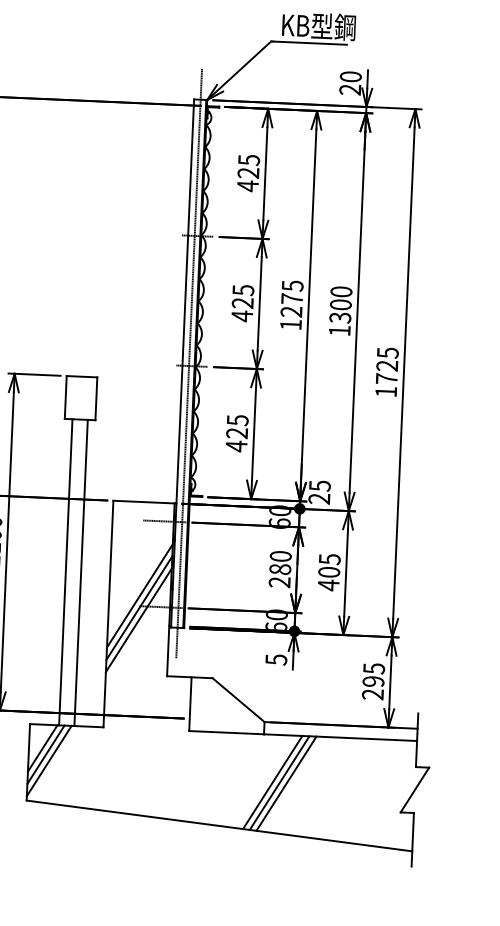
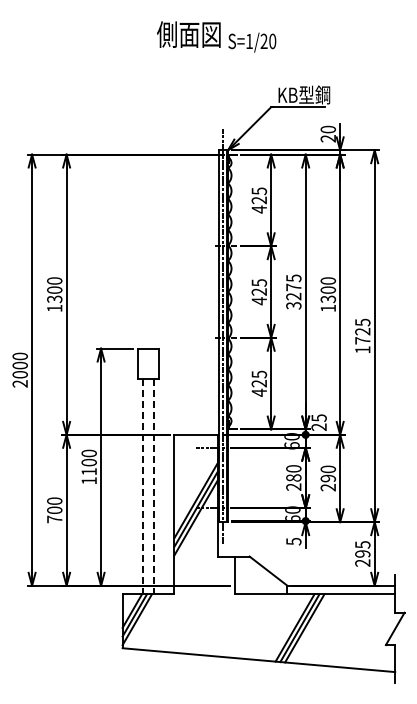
text: (290, 324) -> (293, 305), 1275 -> 3275
line: (66, 572) -> (143, 486), solid -> dashed
line: (80, 572) -> (153, 486), solid -> dashed
text: (328, 572) -> (327, 478), 405 -> 290

